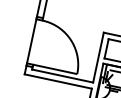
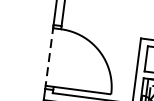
line: (31, 40) -> (49, 55), solid -> dashed

